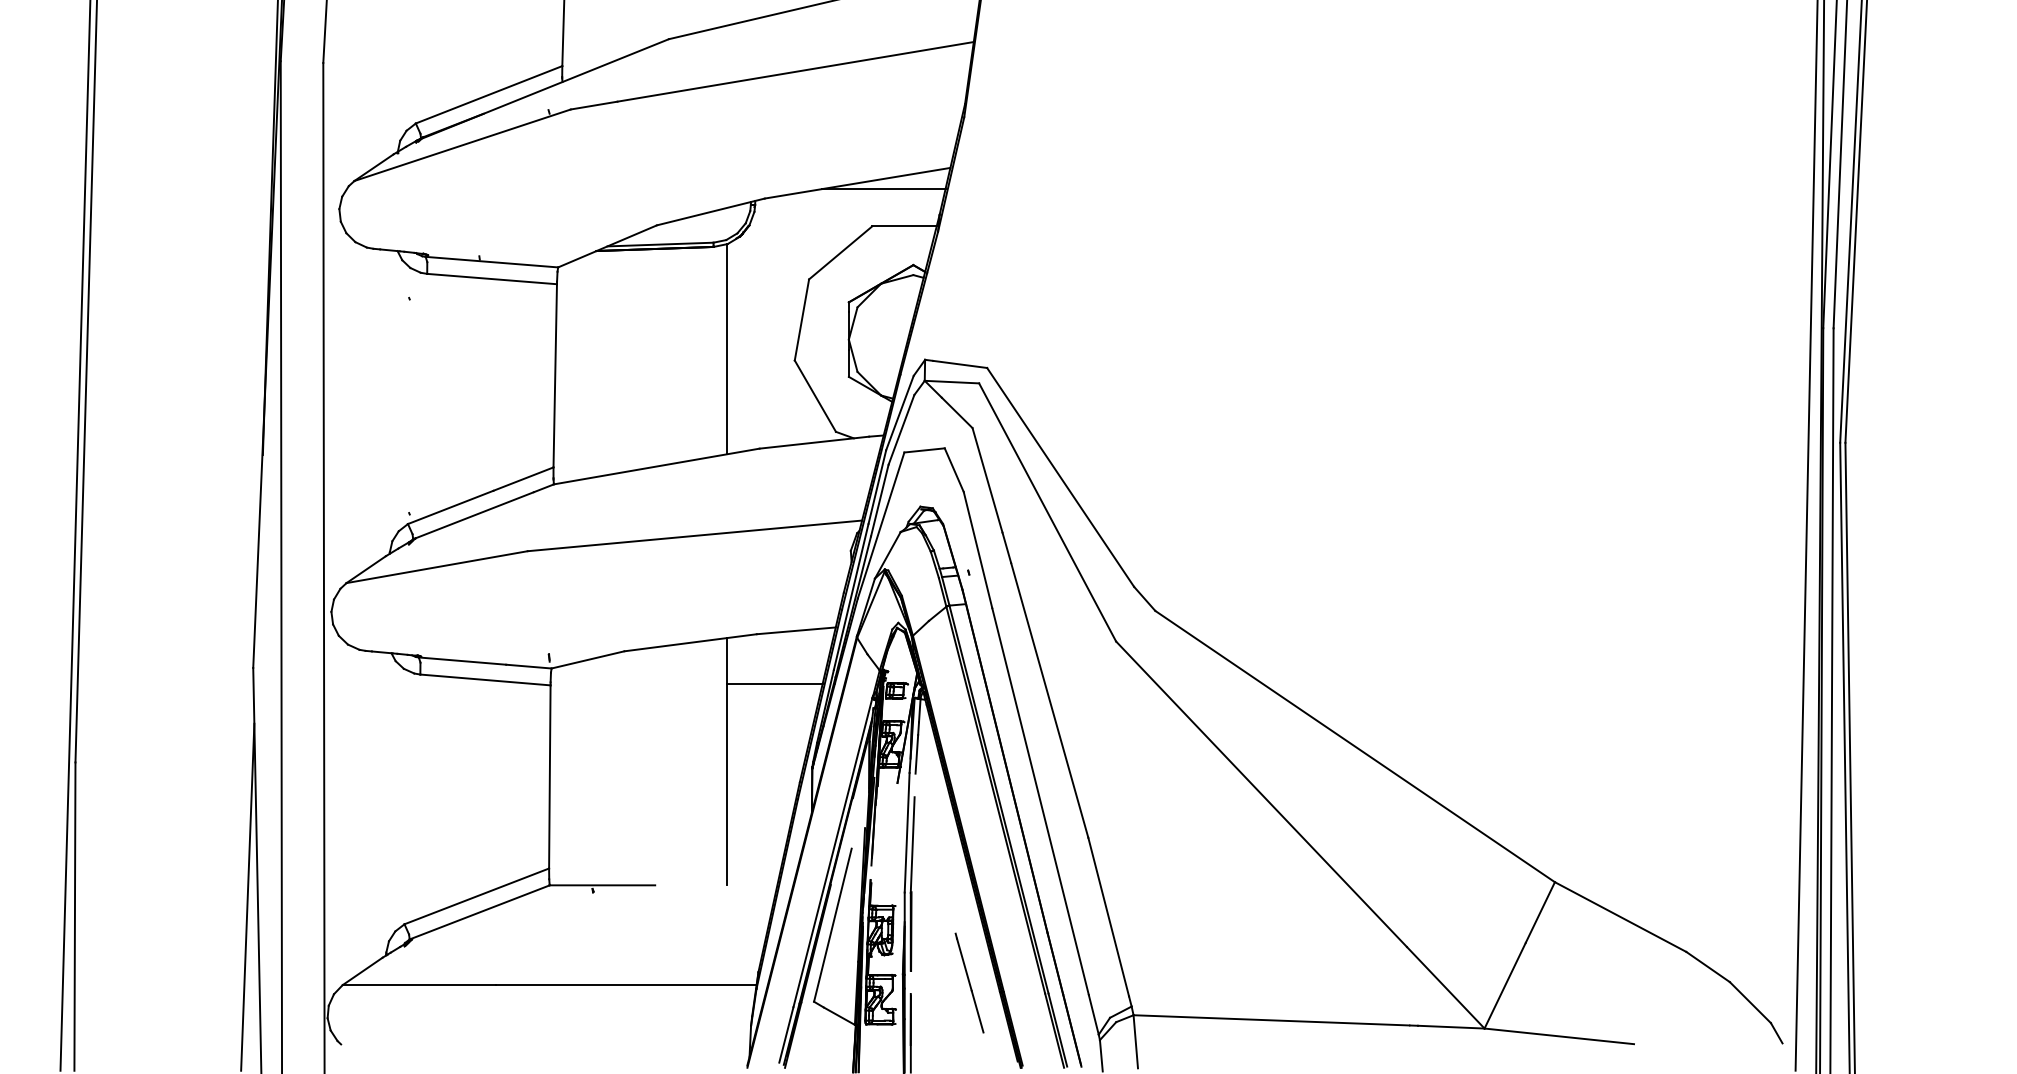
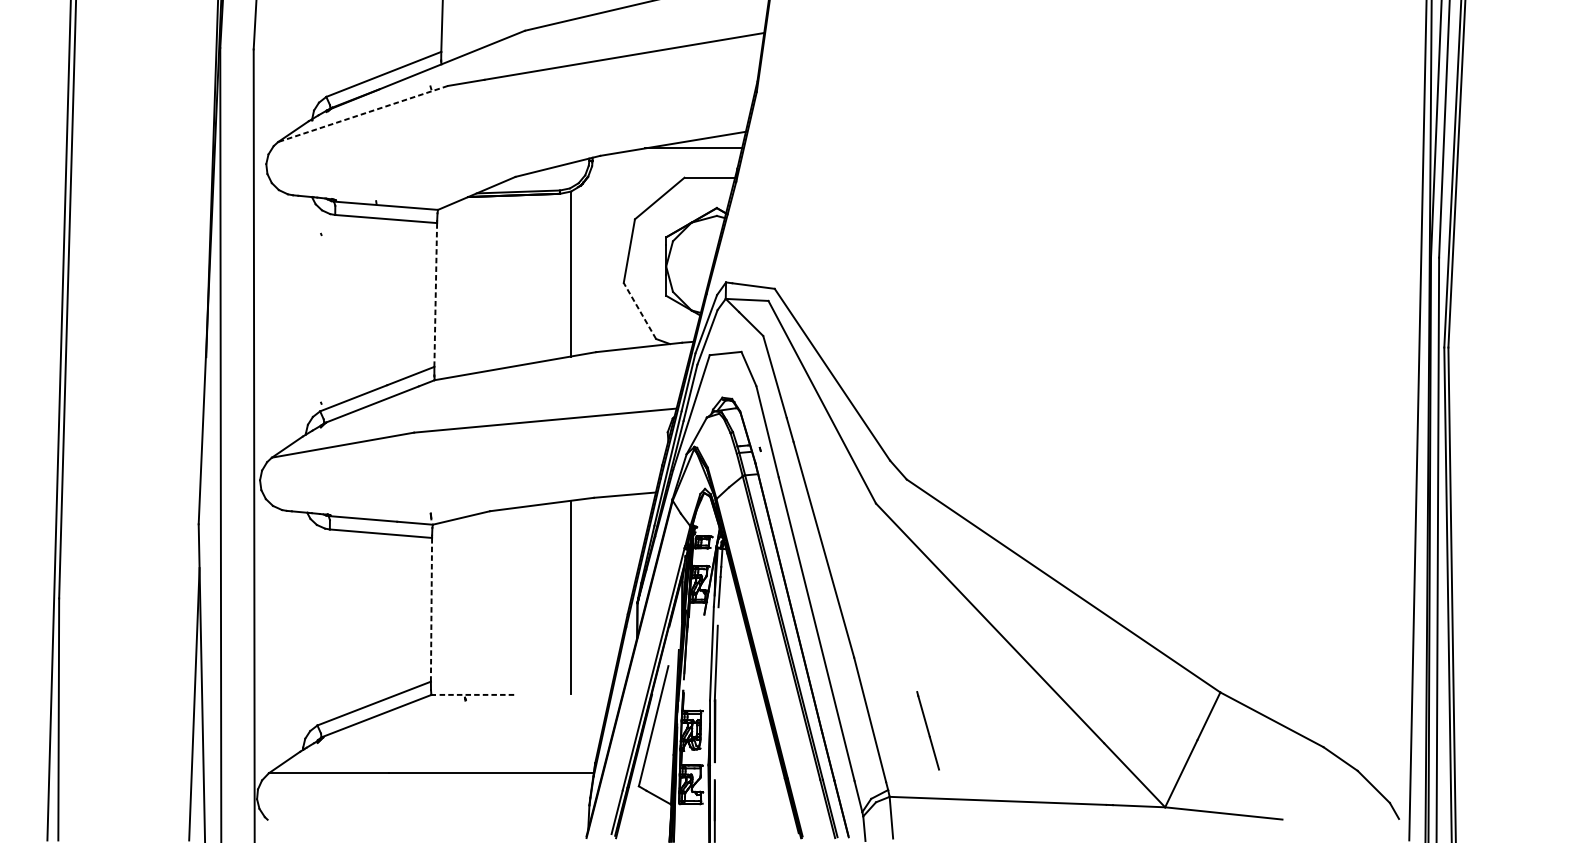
line: (462, 145) -> (362, 114), solid -> dashed
line: (555, 375) -> (435, 294), solid -> dashed
line: (815, 395) -> (640, 310), solid -> dashed
line: (774, 683) -> (607, 536), removed
line: (549, 776) -> (431, 609), solid -> dashed
line: (602, 885) -> (472, 695), solid -> dashed
line: (969, 982) -> (928, 730), moved

